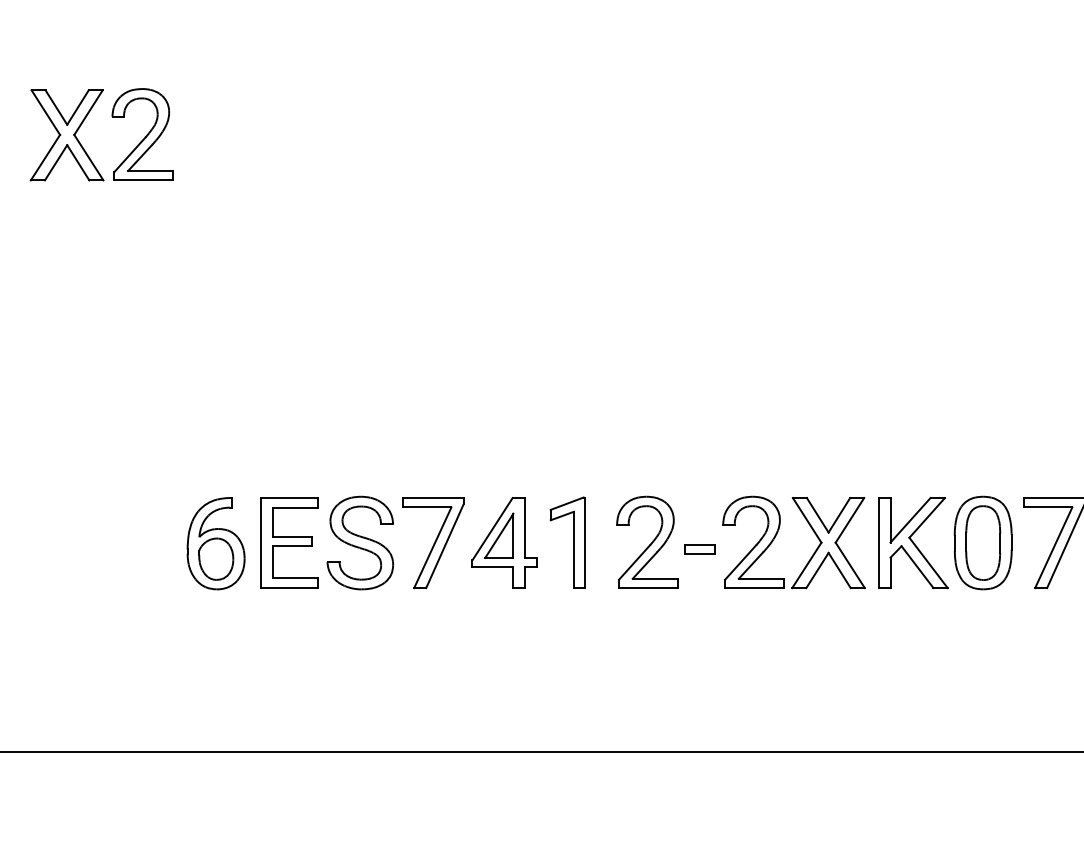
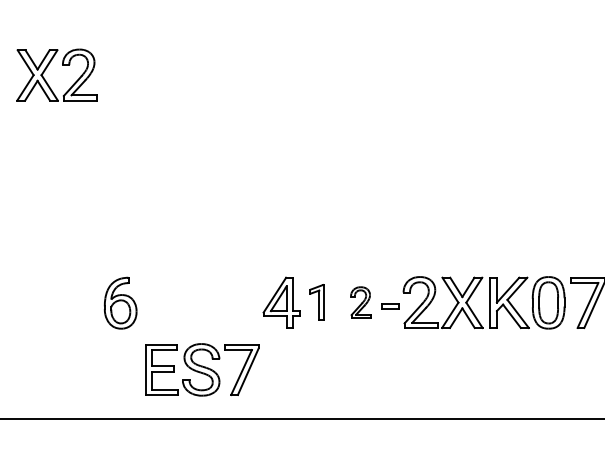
part: (362, 542) -> (202, 369), moved
part: (567, 542) -> (316, 302), size x0.7
part: (645, 542) -> (360, 302), size x0.6

